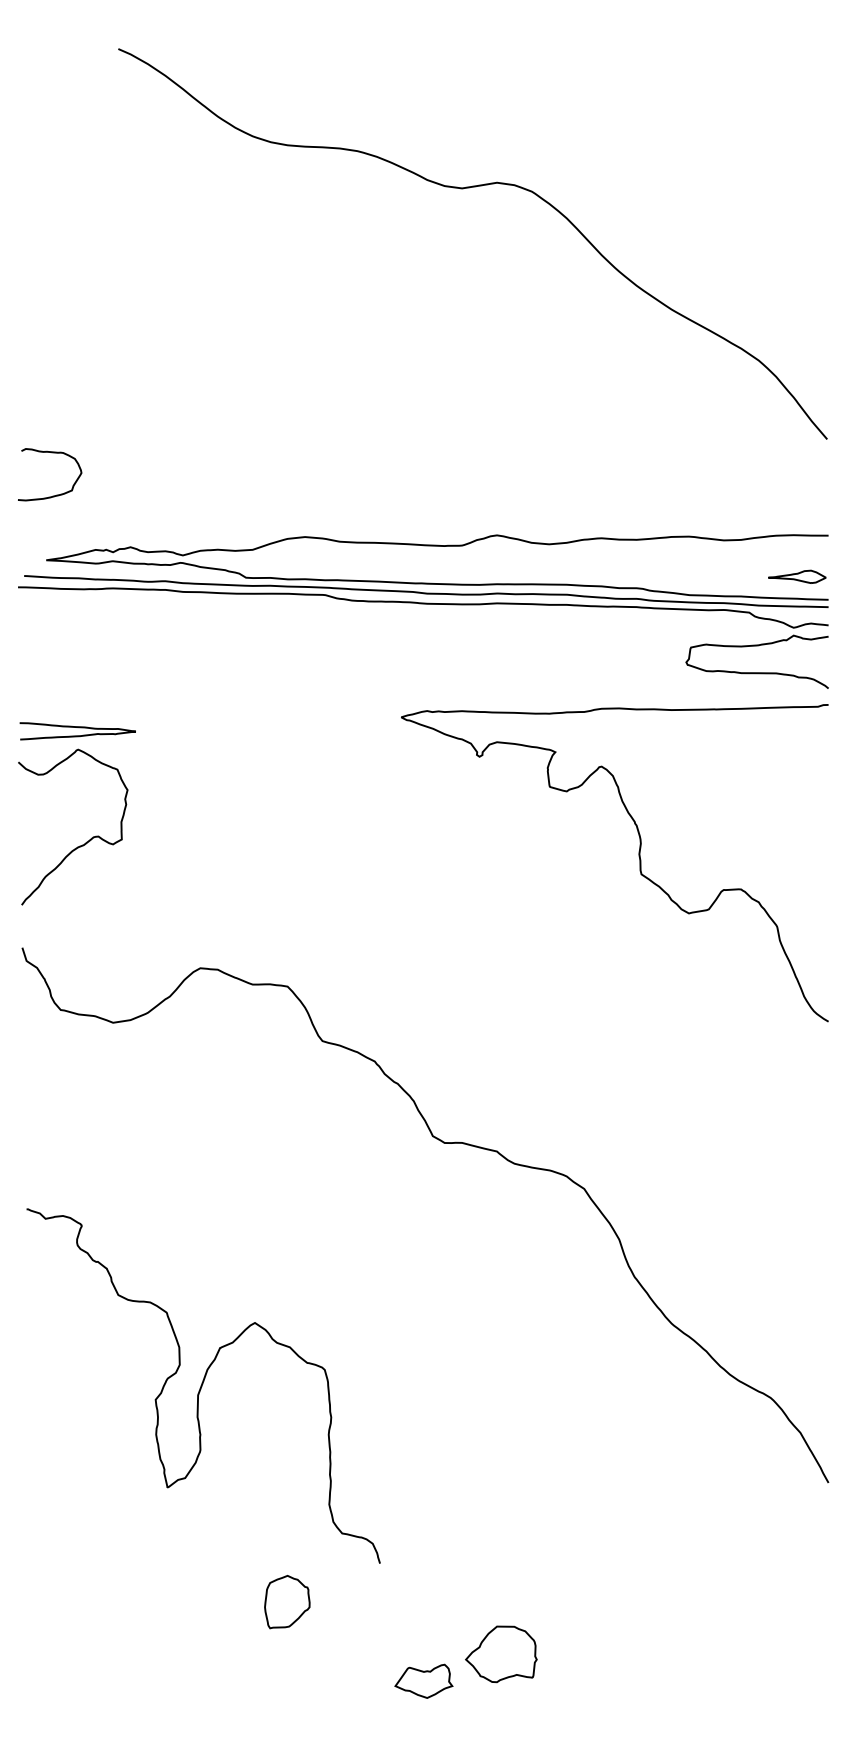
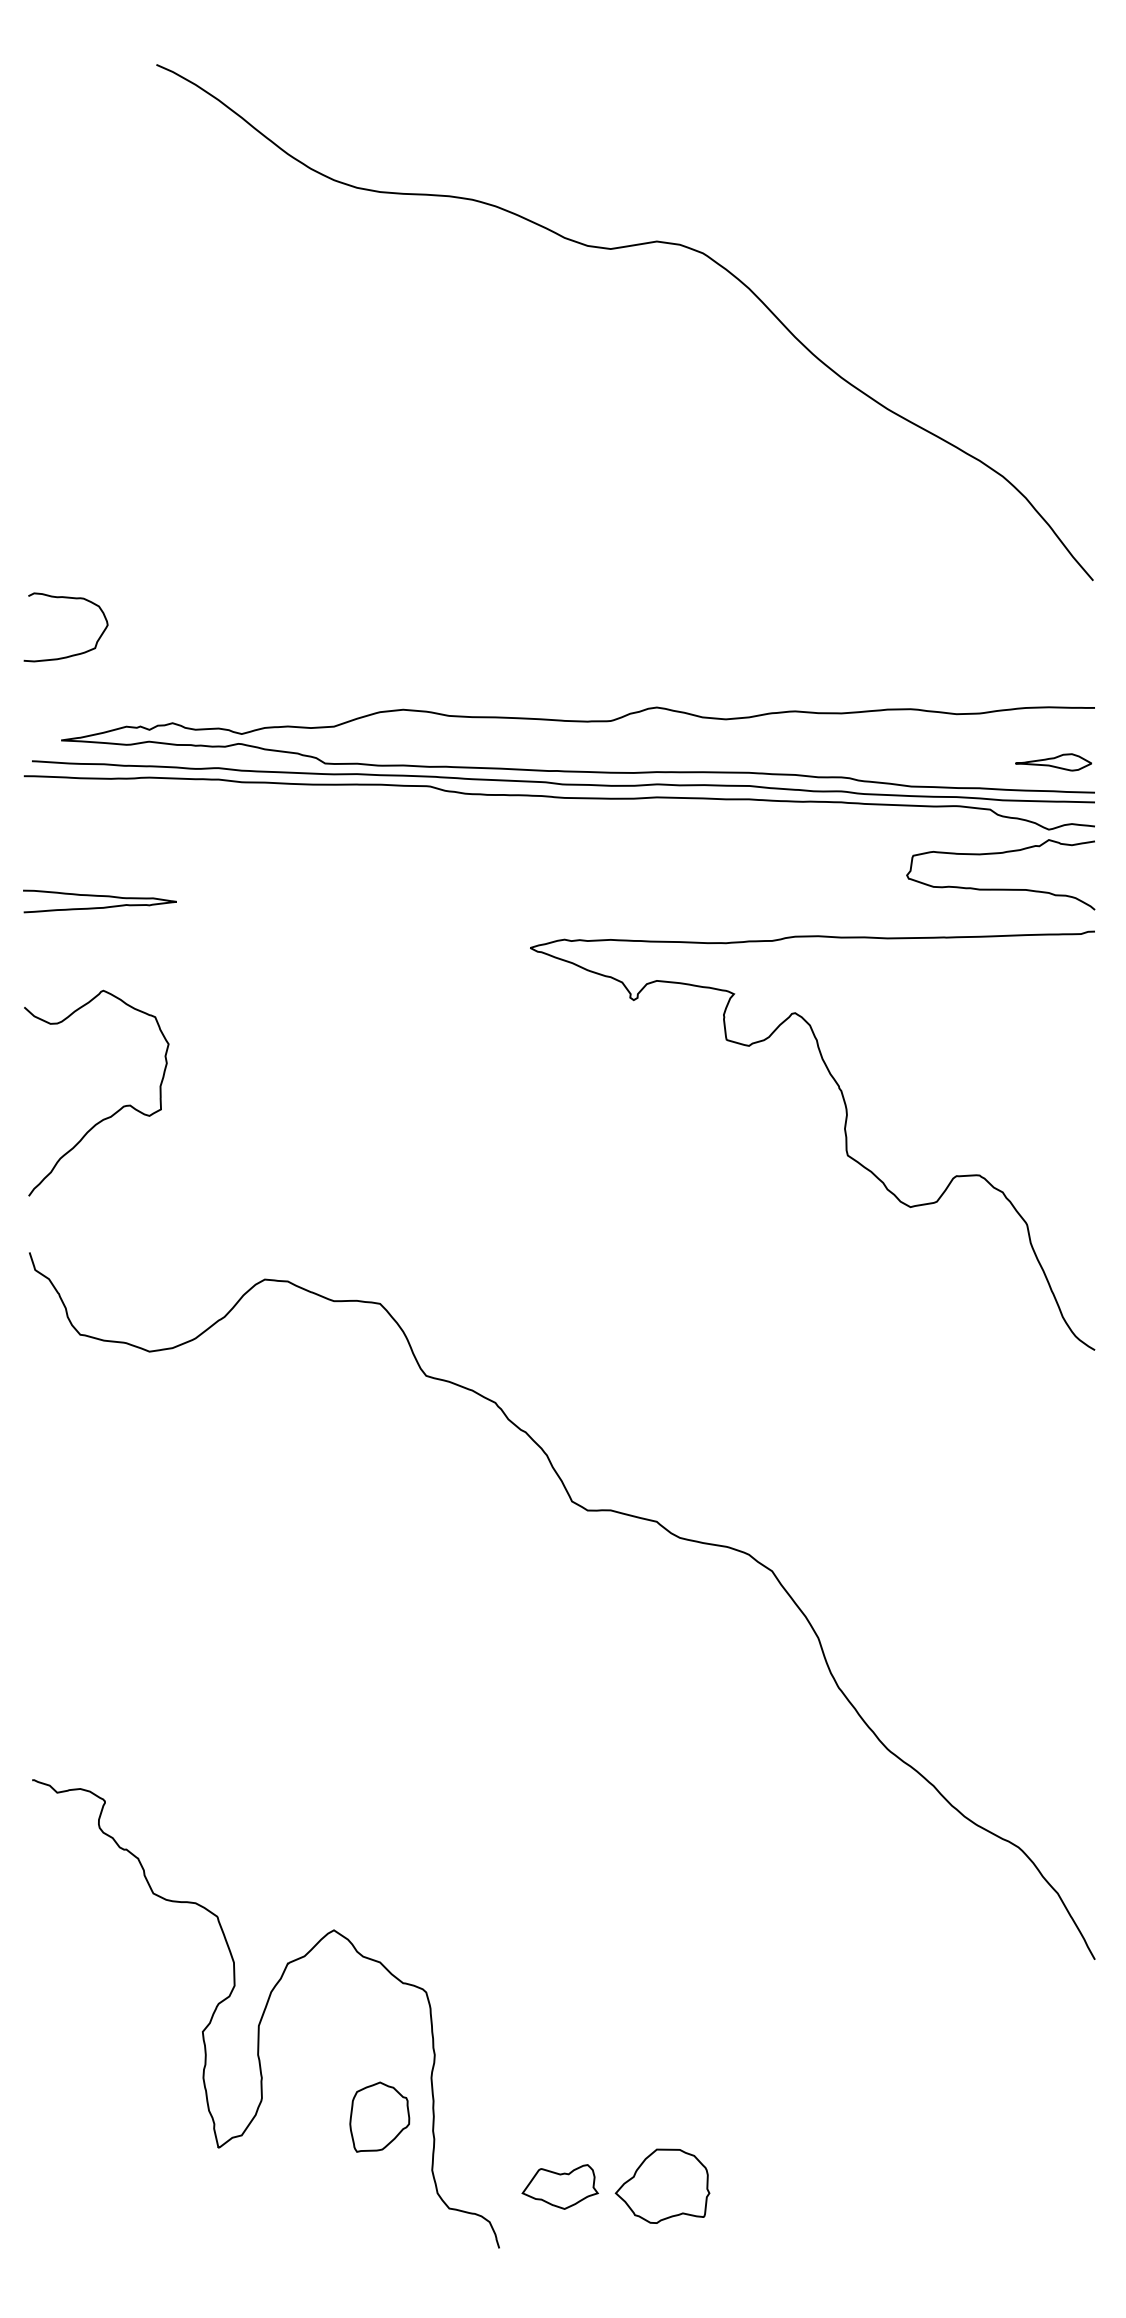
curve: (77, 727) -> (99, 896), moved
curve: (202, 1385) -> (264, 2013), moved
part: (423, 1680) -> (559, 2186), moved

